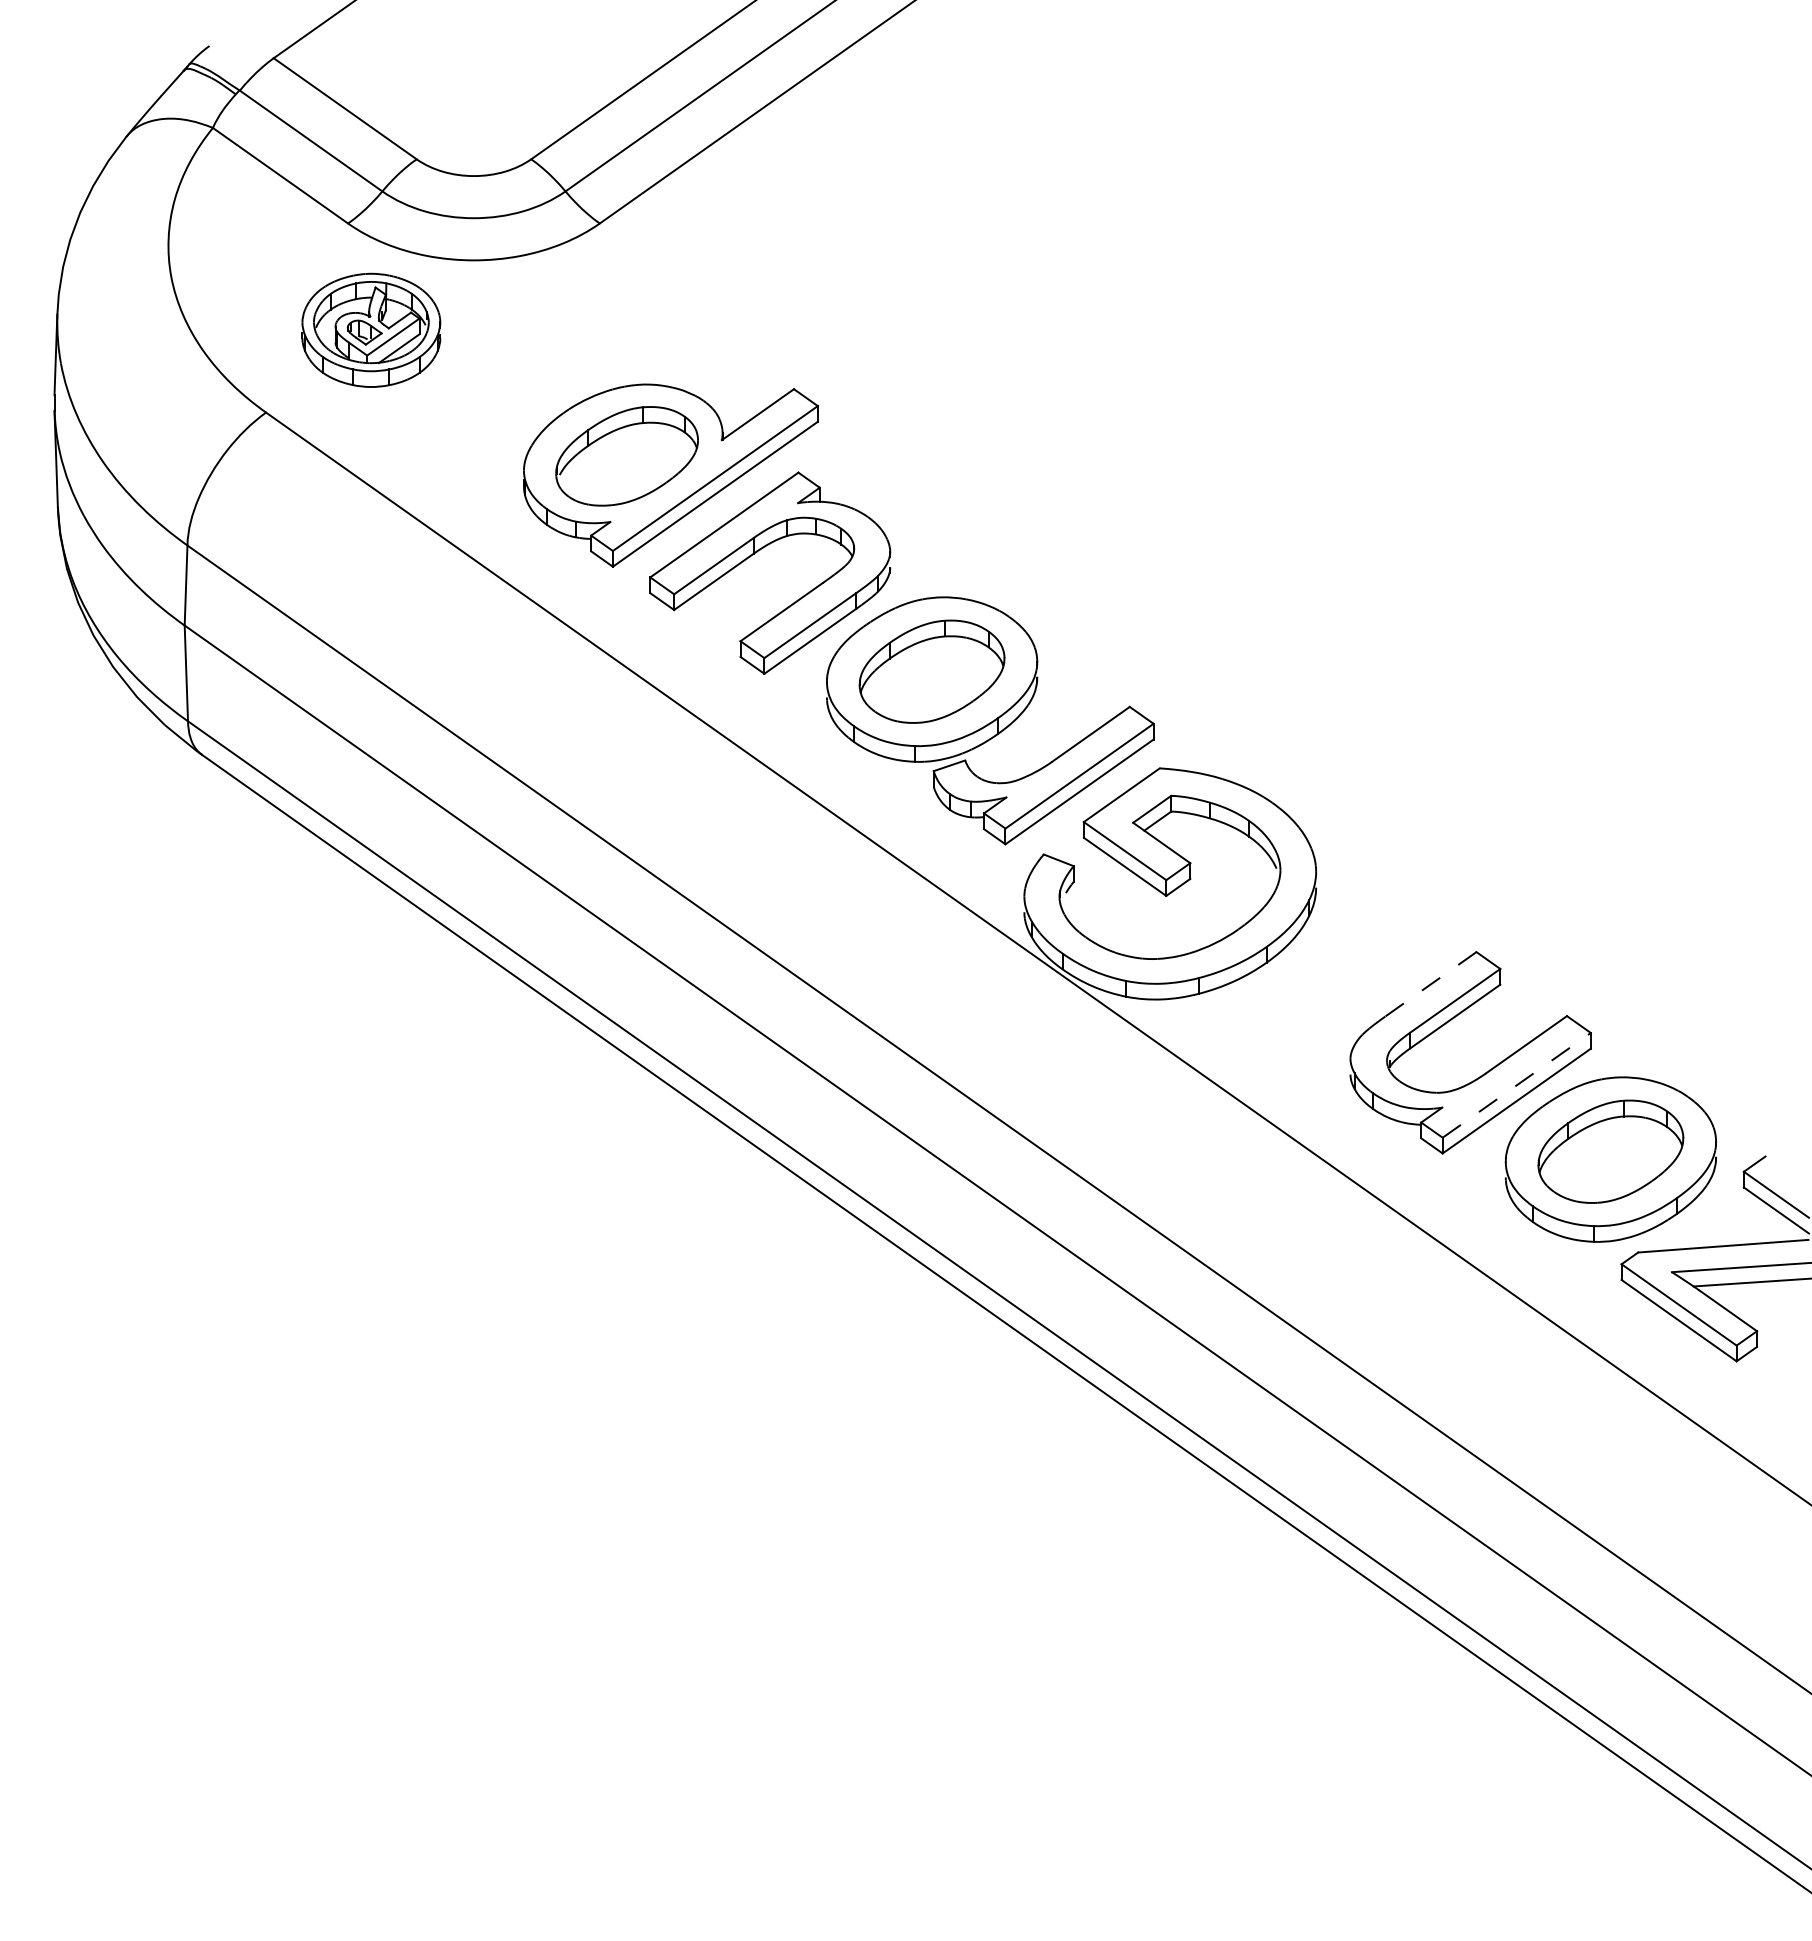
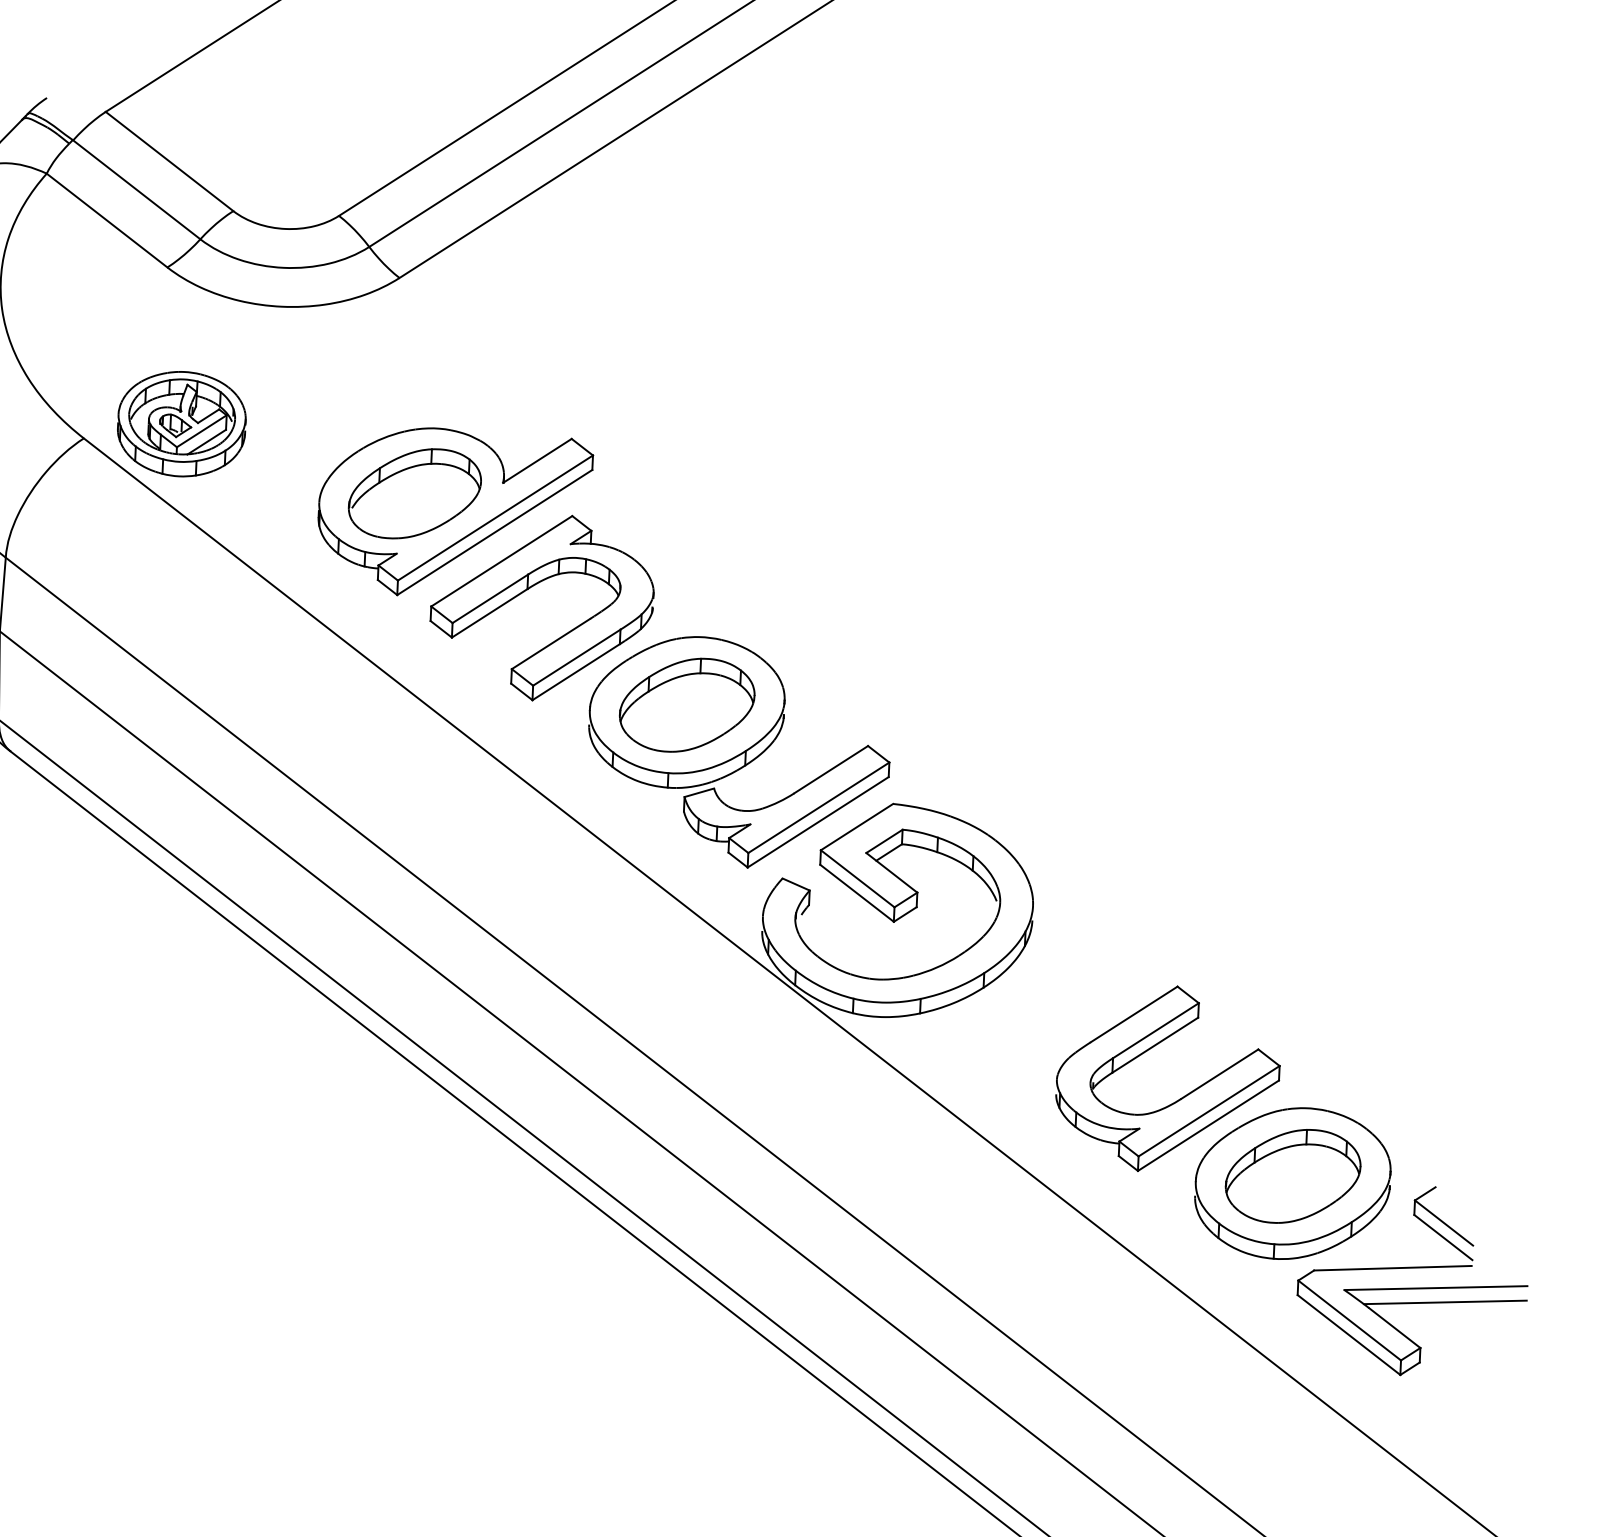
part: (371, 329) -> (181, 423), moved
line: (1430, 984) -> (1133, 1014), dashed -> solid
line: (1516, 1085) -> (1208, 1111), dashed -> solid

